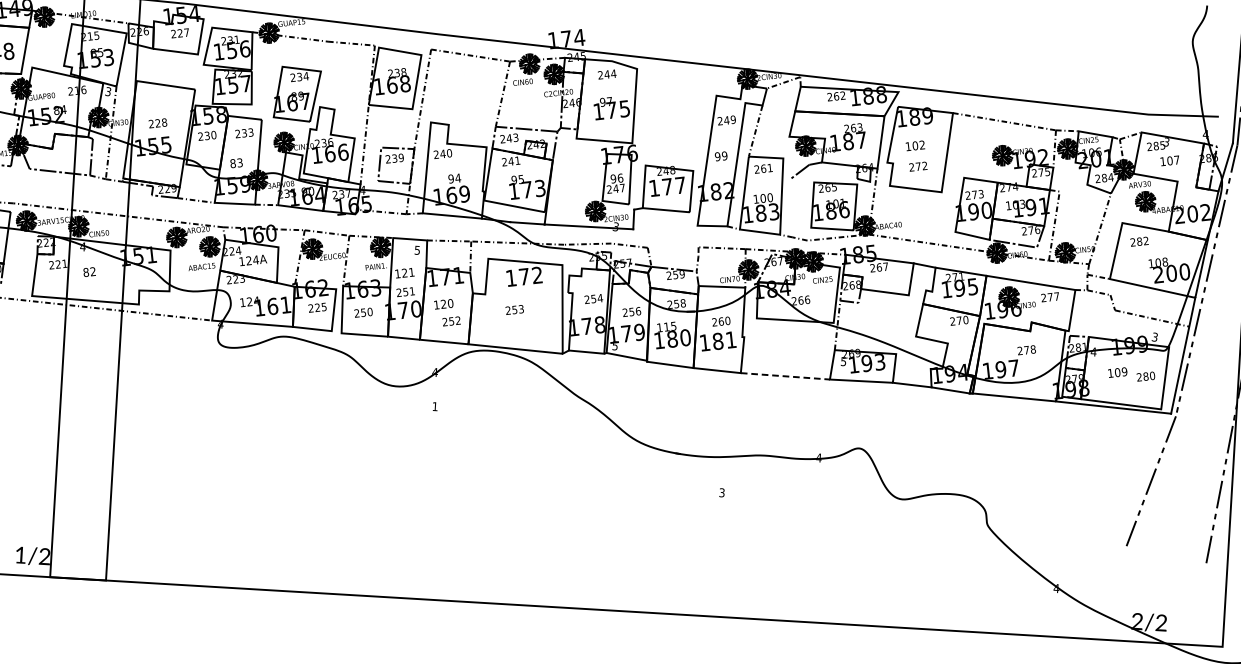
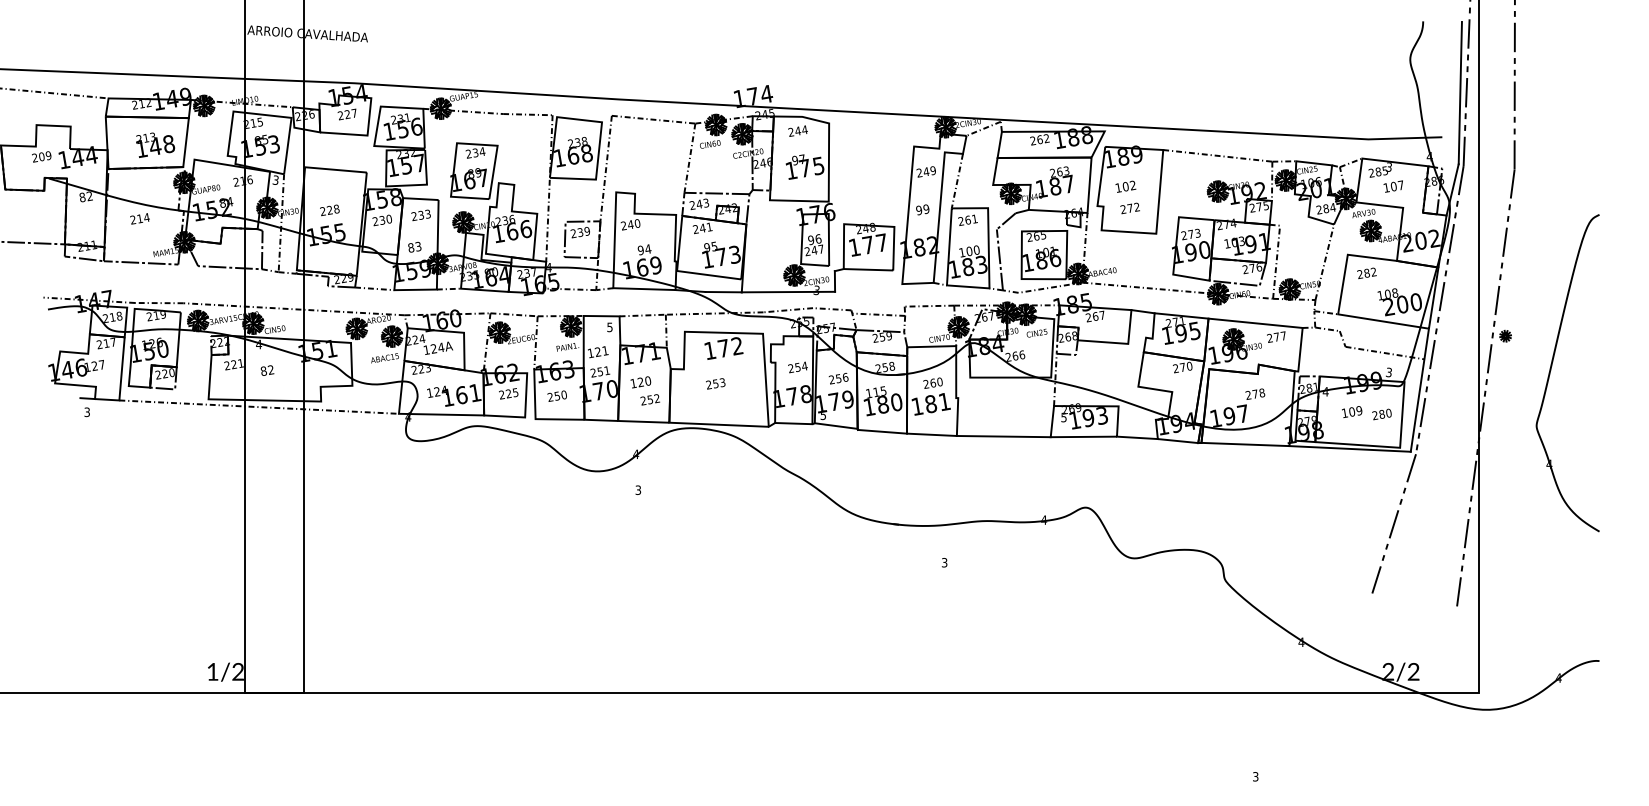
line: (791, 207) -> (999, 259), added
line: (673, 253) -> (878, 314), added
line: (785, 376) -> (1003, 436), dashed -> solid
text: (435, 406) -> (638, 490), 1 -> 3

